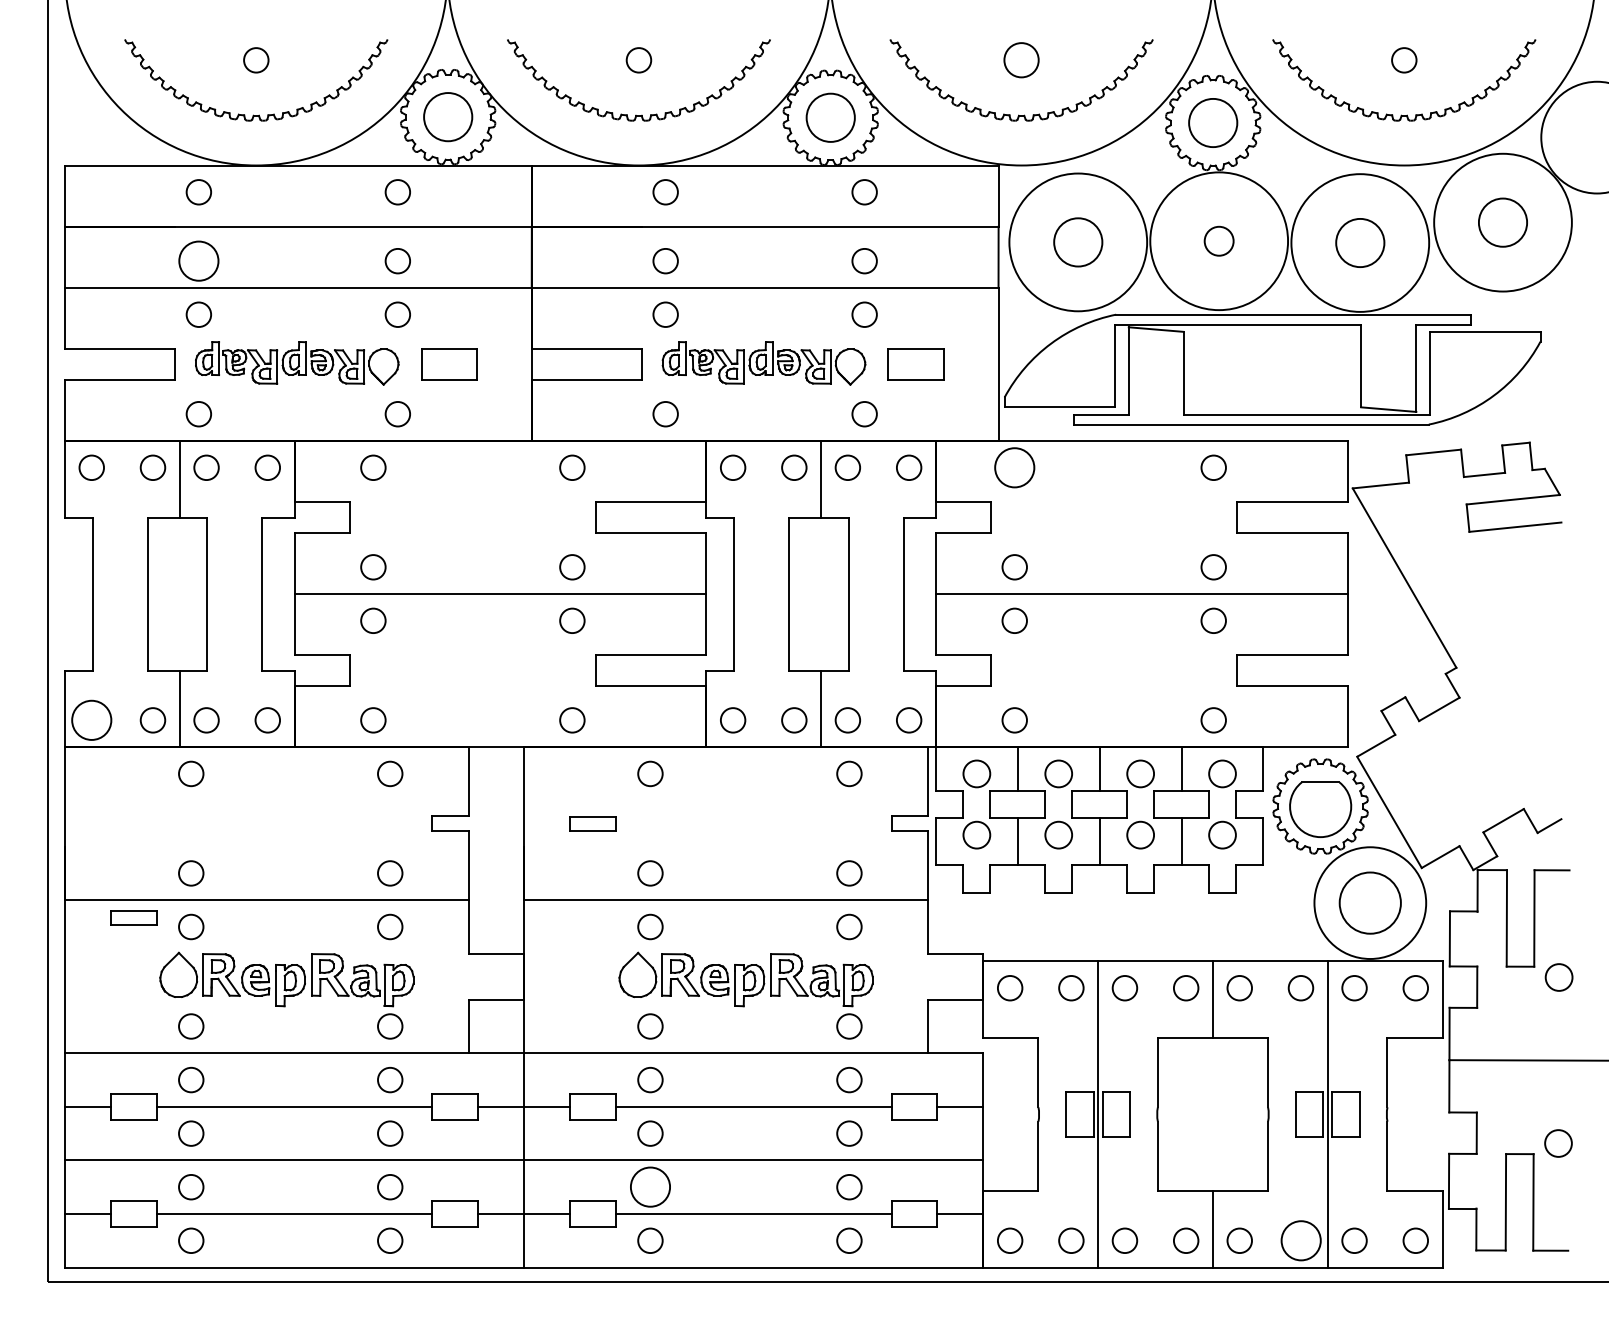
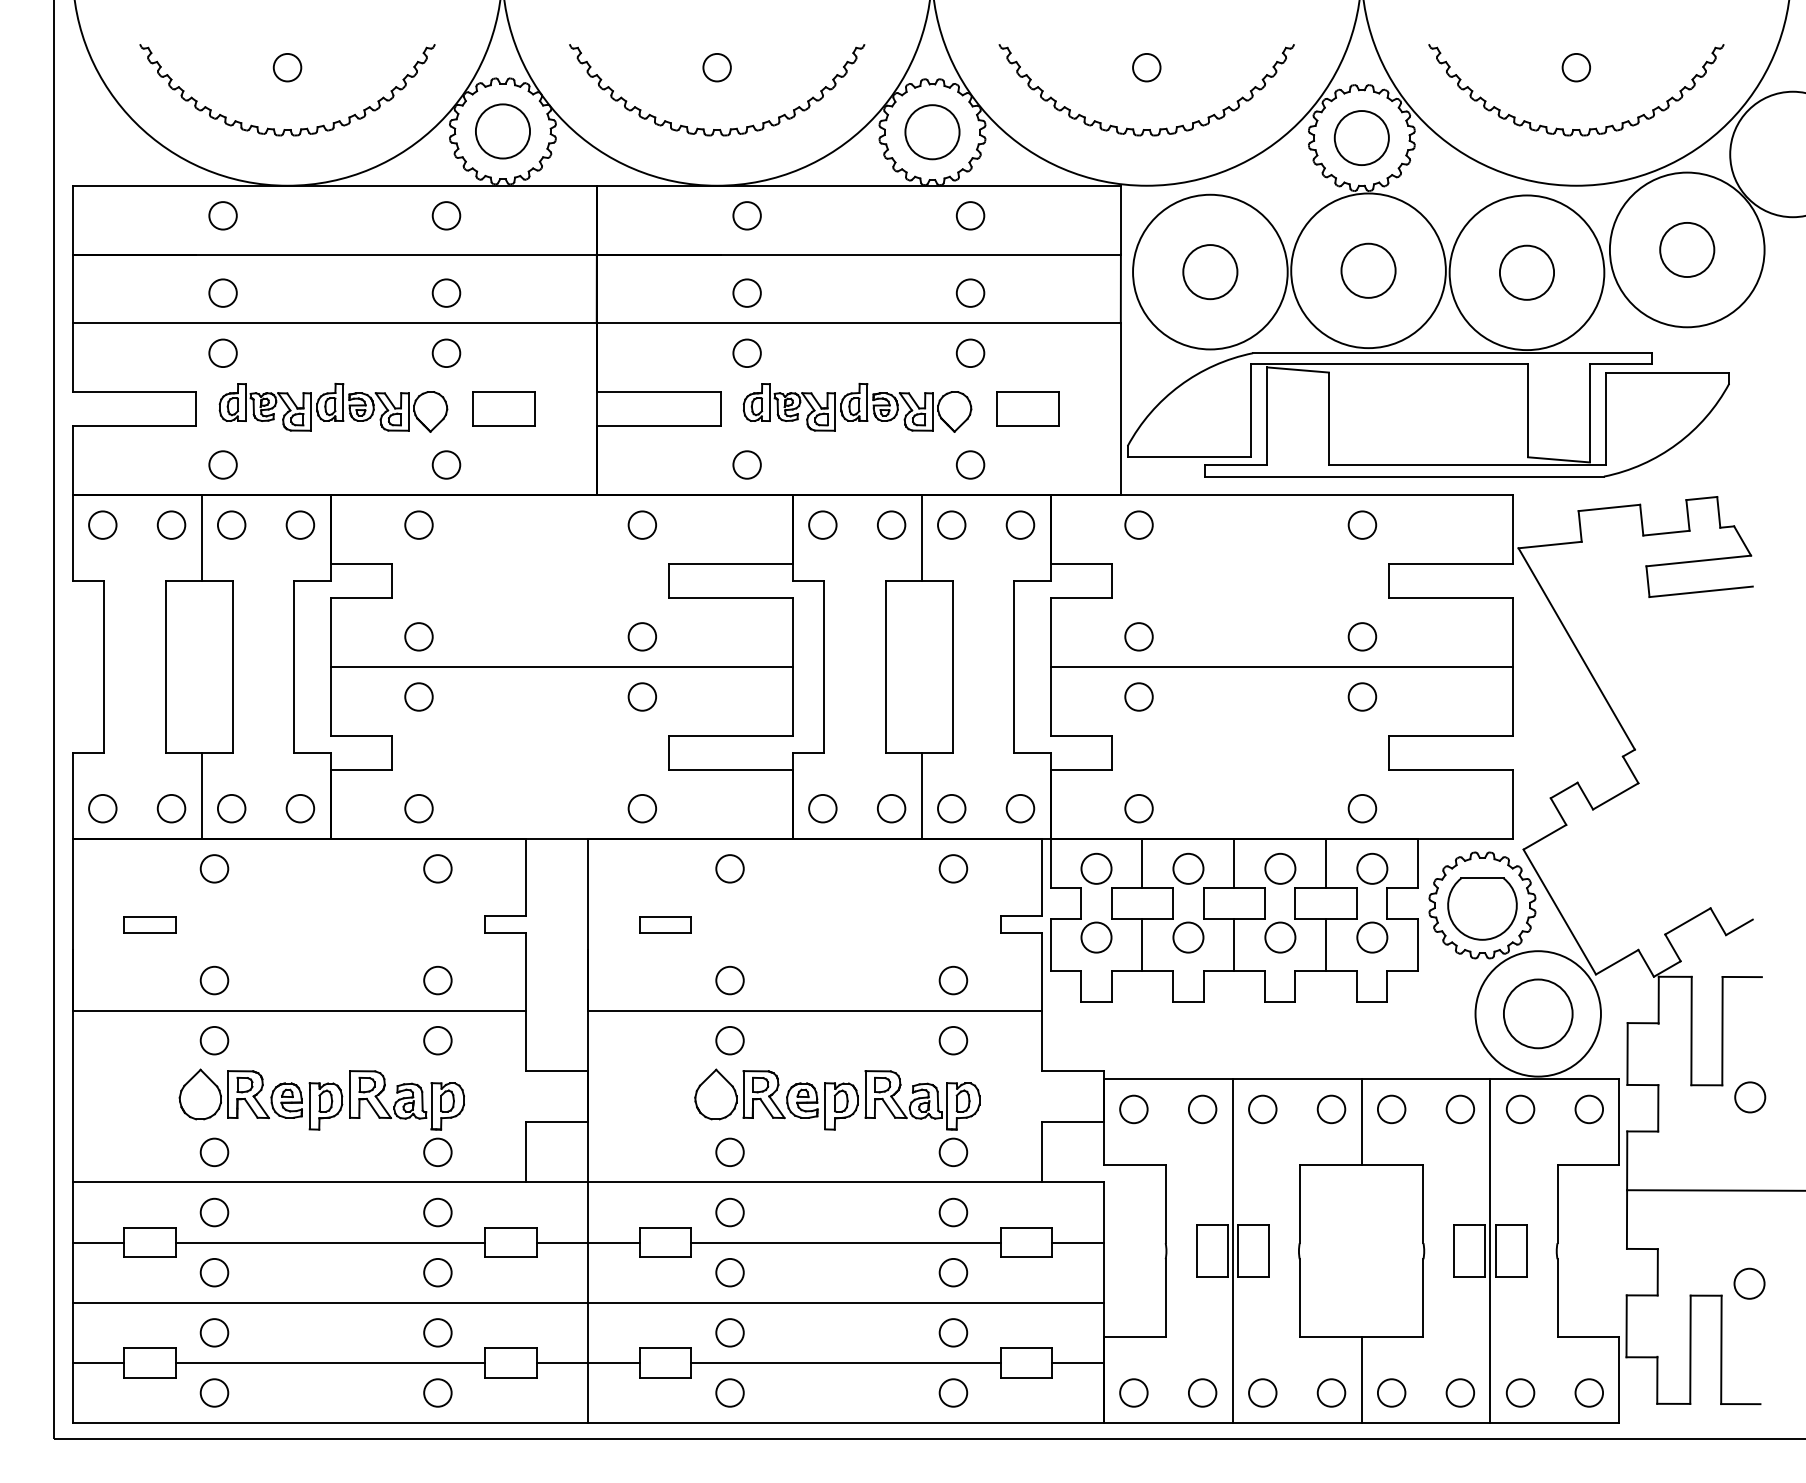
circle: (1021, 60) -> (1146, 67), size x0.71
circle: (1219, 240) -> (1368, 270), size x1.67
circle: (198, 260) -> (222, 292), size x0.62
circle: (1014, 467) -> (1138, 524), size x0.62
circle: (91, 720) -> (102, 808), size x0.62
part: (133, 917) -> (149, 924), moved
circle: (649, 1186) -> (729, 1332), size x0.62
circle: (1300, 1240) -> (1459, 1392), size x0.62

